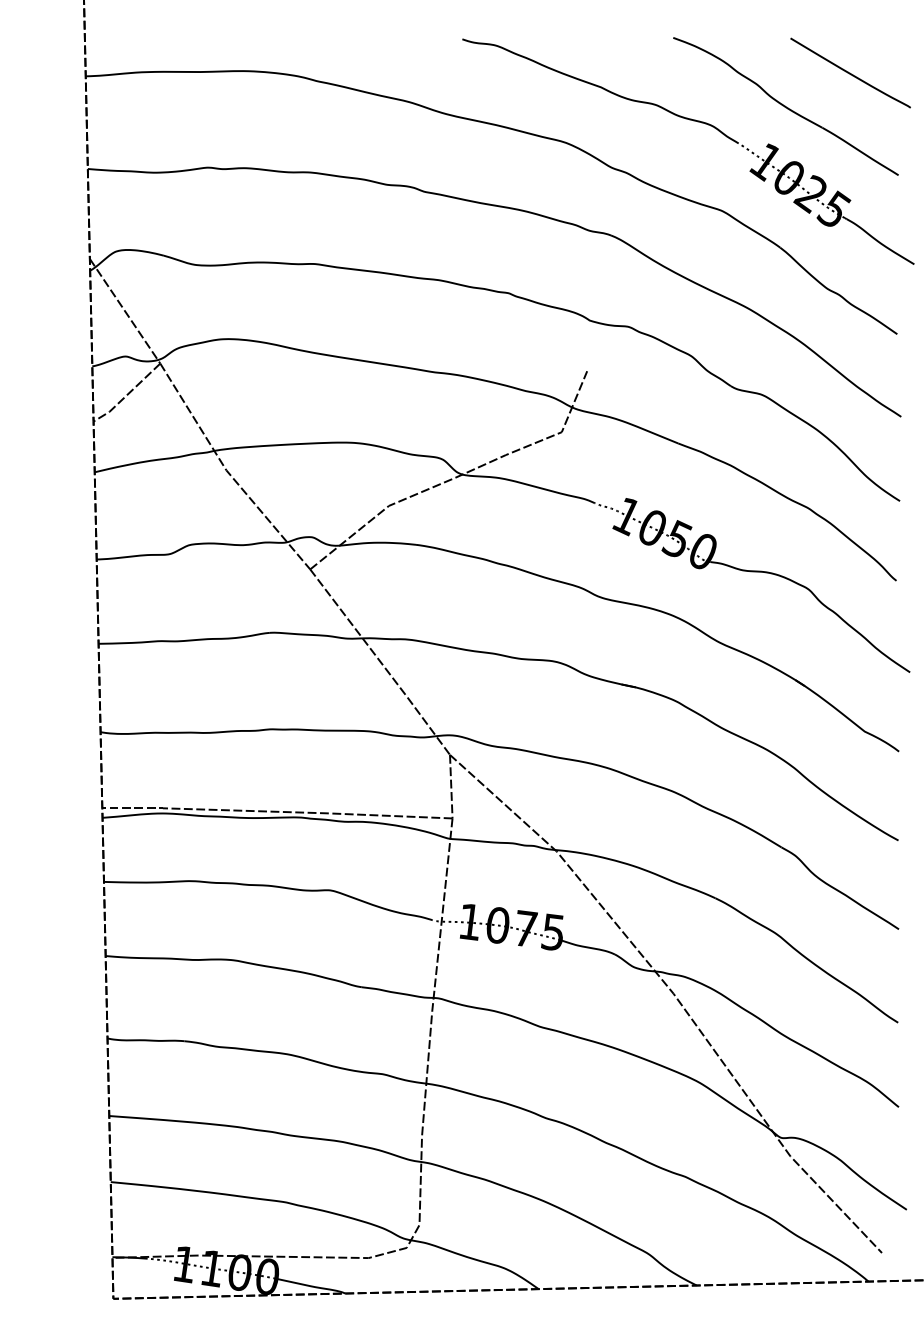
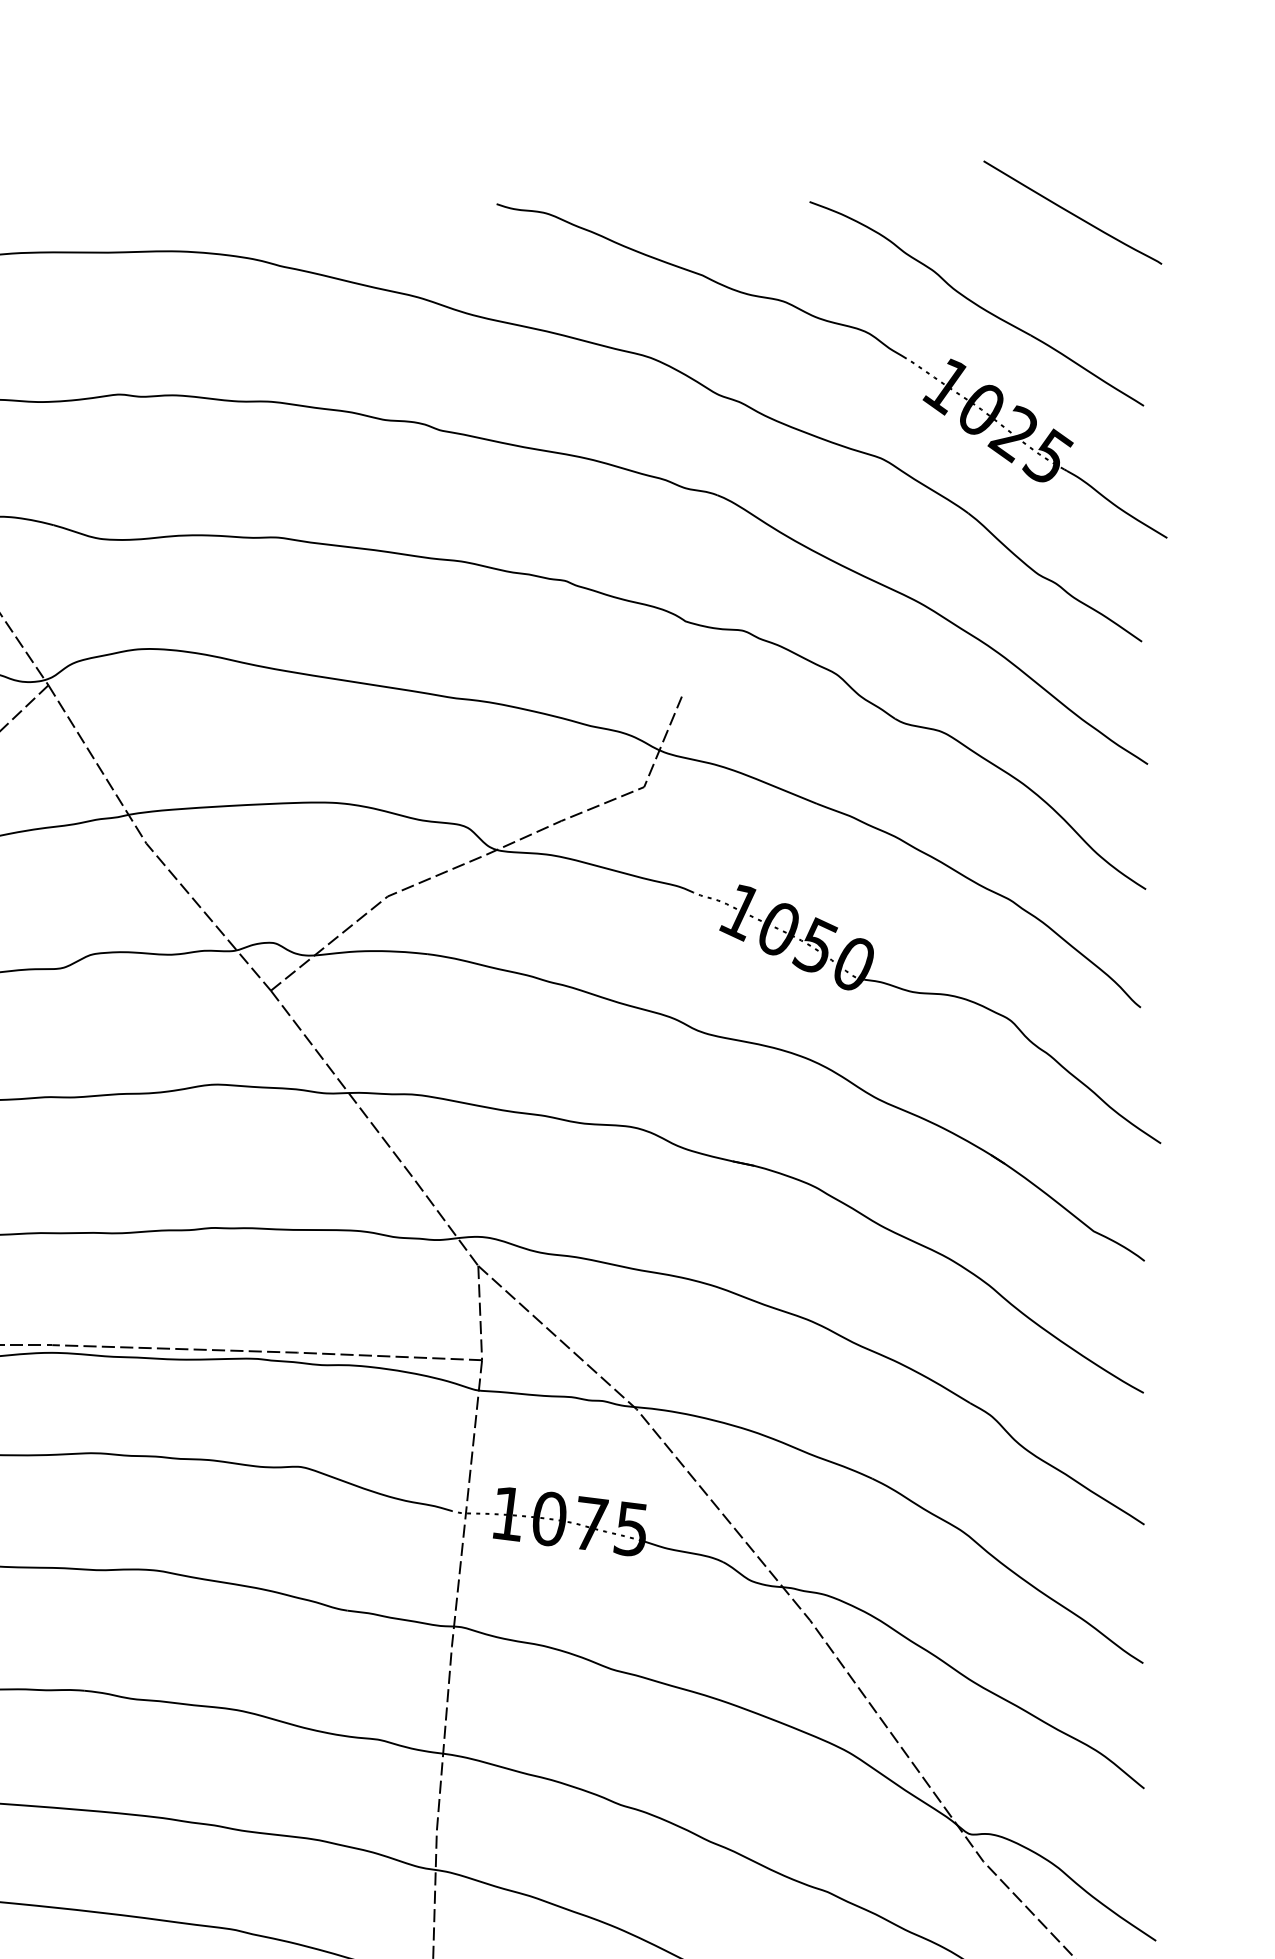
curve: (850, 72) -> (1072, 211), moved

